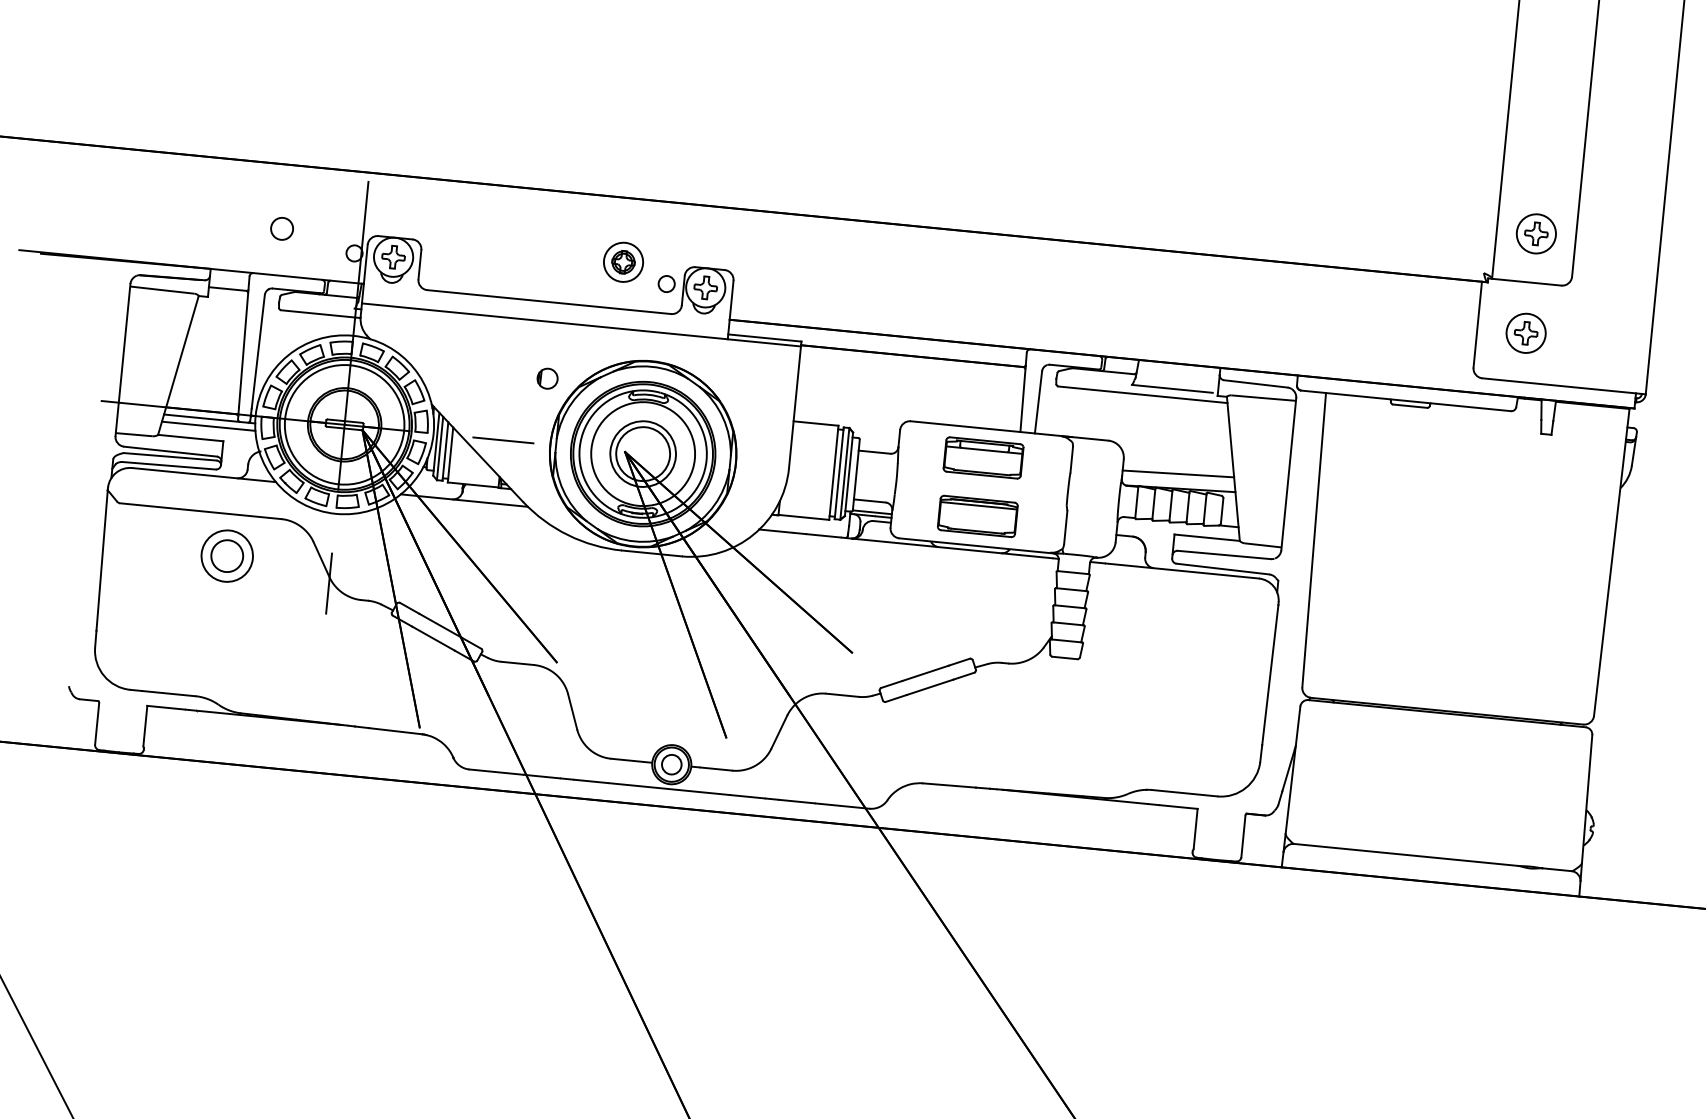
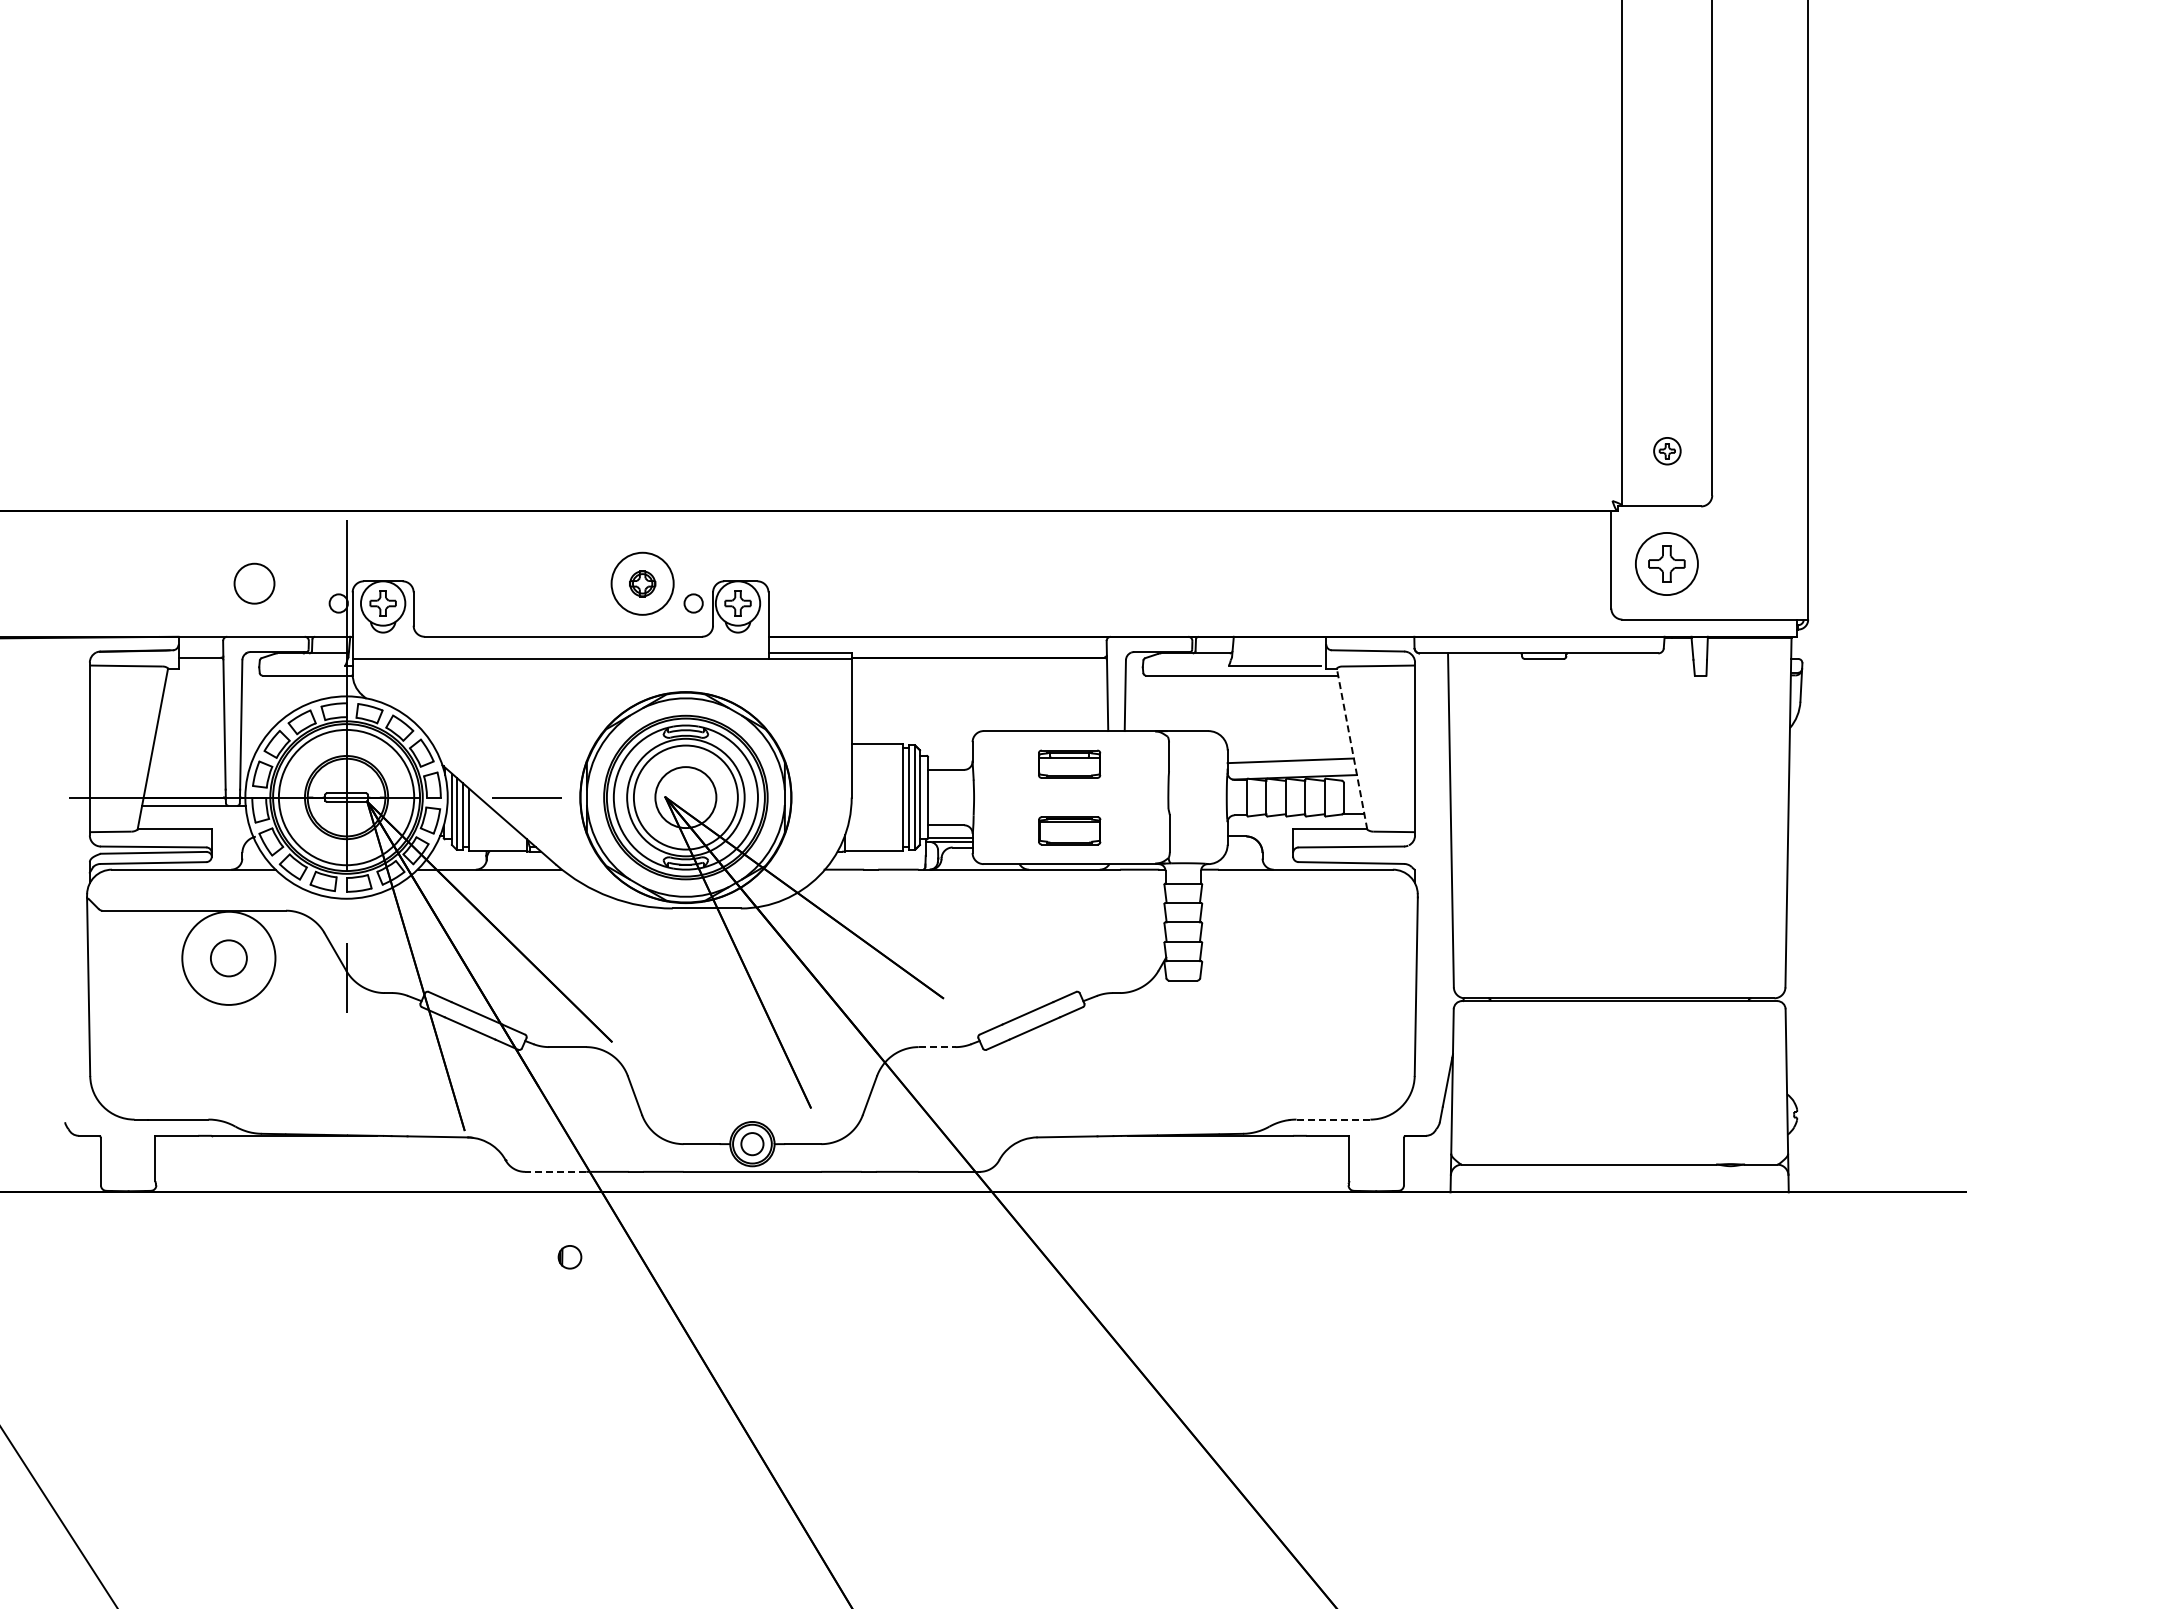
circle: (282, 228) -> (254, 583), size x1.6
part: (1536, 234) -> (1667, 451), size x0.6
circle: (623, 262) -> (642, 583), size x1.4
part: (1525, 333) -> (1666, 564), size x1.4
part: (547, 378) -> (569, 1257), moved
line: (208, 426) -> (193, 814), removed
circle: (642, 454) -> (685, 797), size x1.4
part: (983, 457) -> (1069, 763), size x0.7
line: (1233, 469) -> (1352, 749), solid -> dashed
part: (977, 516) -> (1069, 830), size x0.7
circle: (226, 556) -> (228, 958), size x1.6
line: (842, 695) -> (937, 1047), solid -> dashed
line: (496, 771) -> (555, 1171), solid -> dashed
line: (1185, 793) -> (1333, 1119), solid -> dashed

